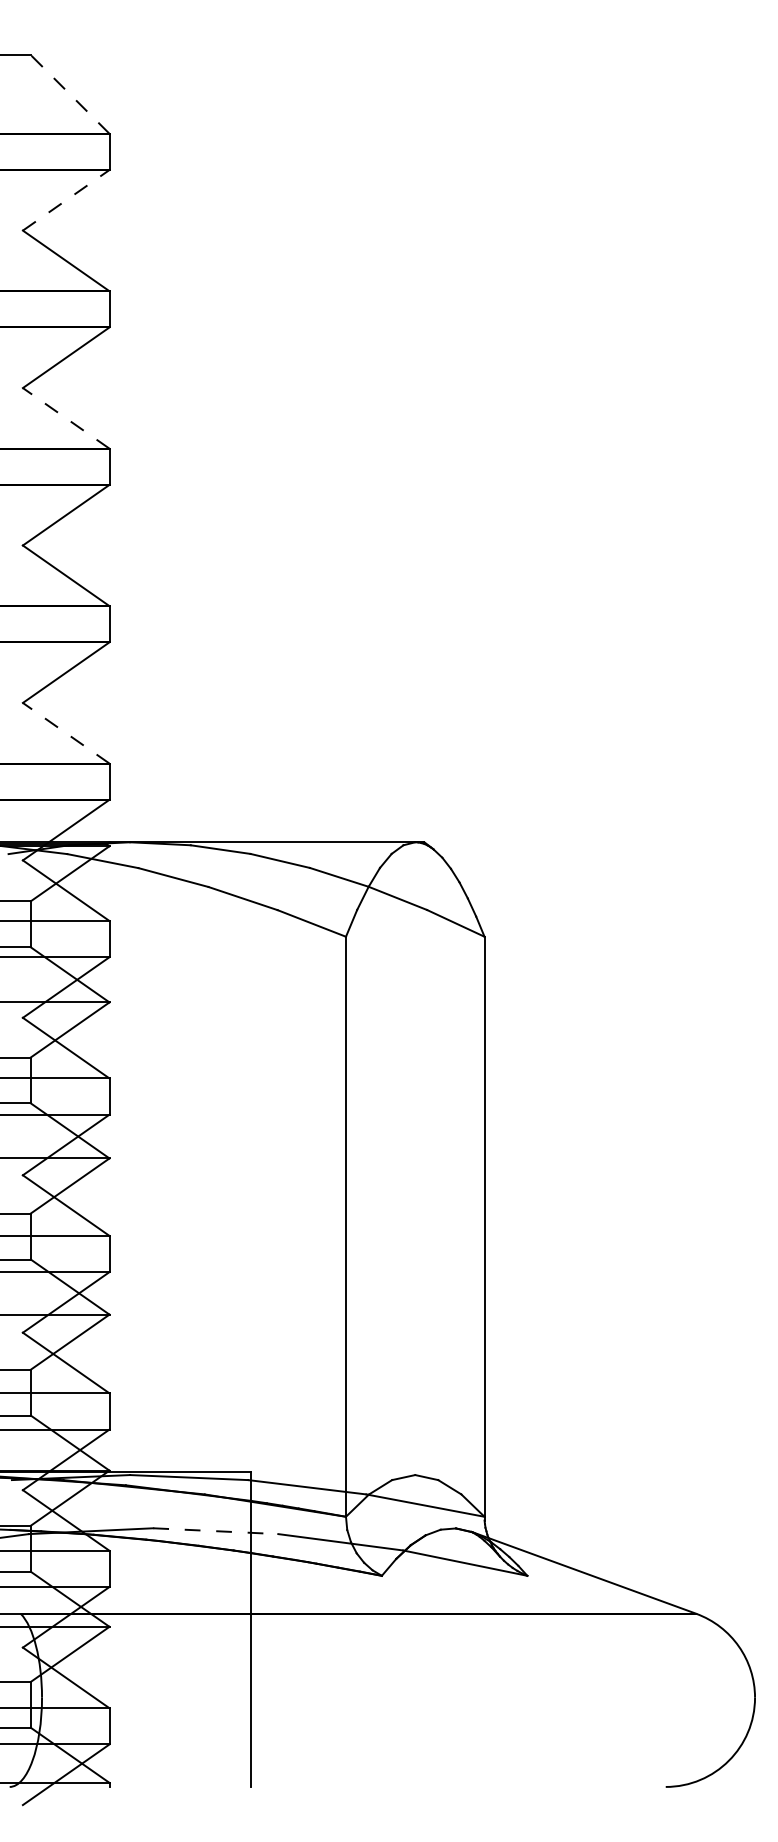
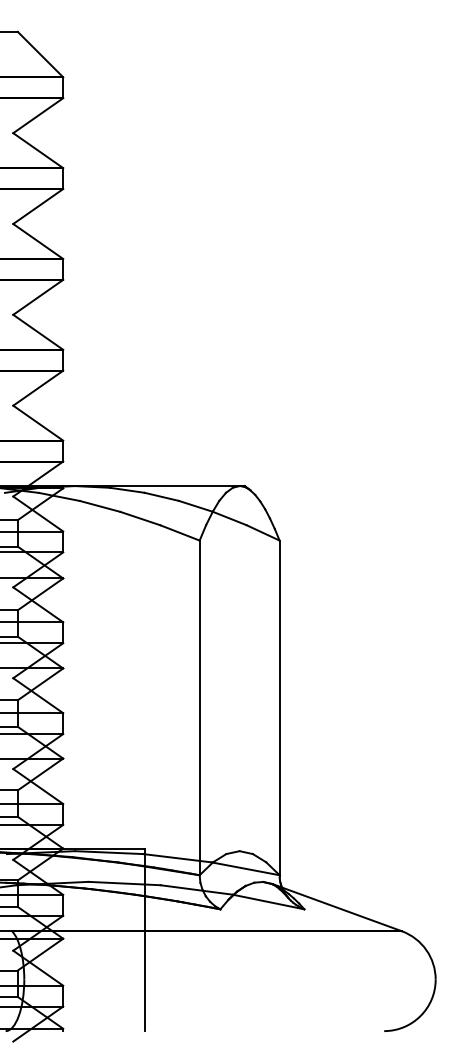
line: (70, 94) -> (40, 54), dashed -> solid
line: (66, 199) -> (38, 115), dashed -> solid
line: (64, 418) -> (37, 241), dashed -> solid
line: (64, 732) -> (37, 422), dashed -> solid
line: (217, 1531) -> (125, 883), dashed -> solid

